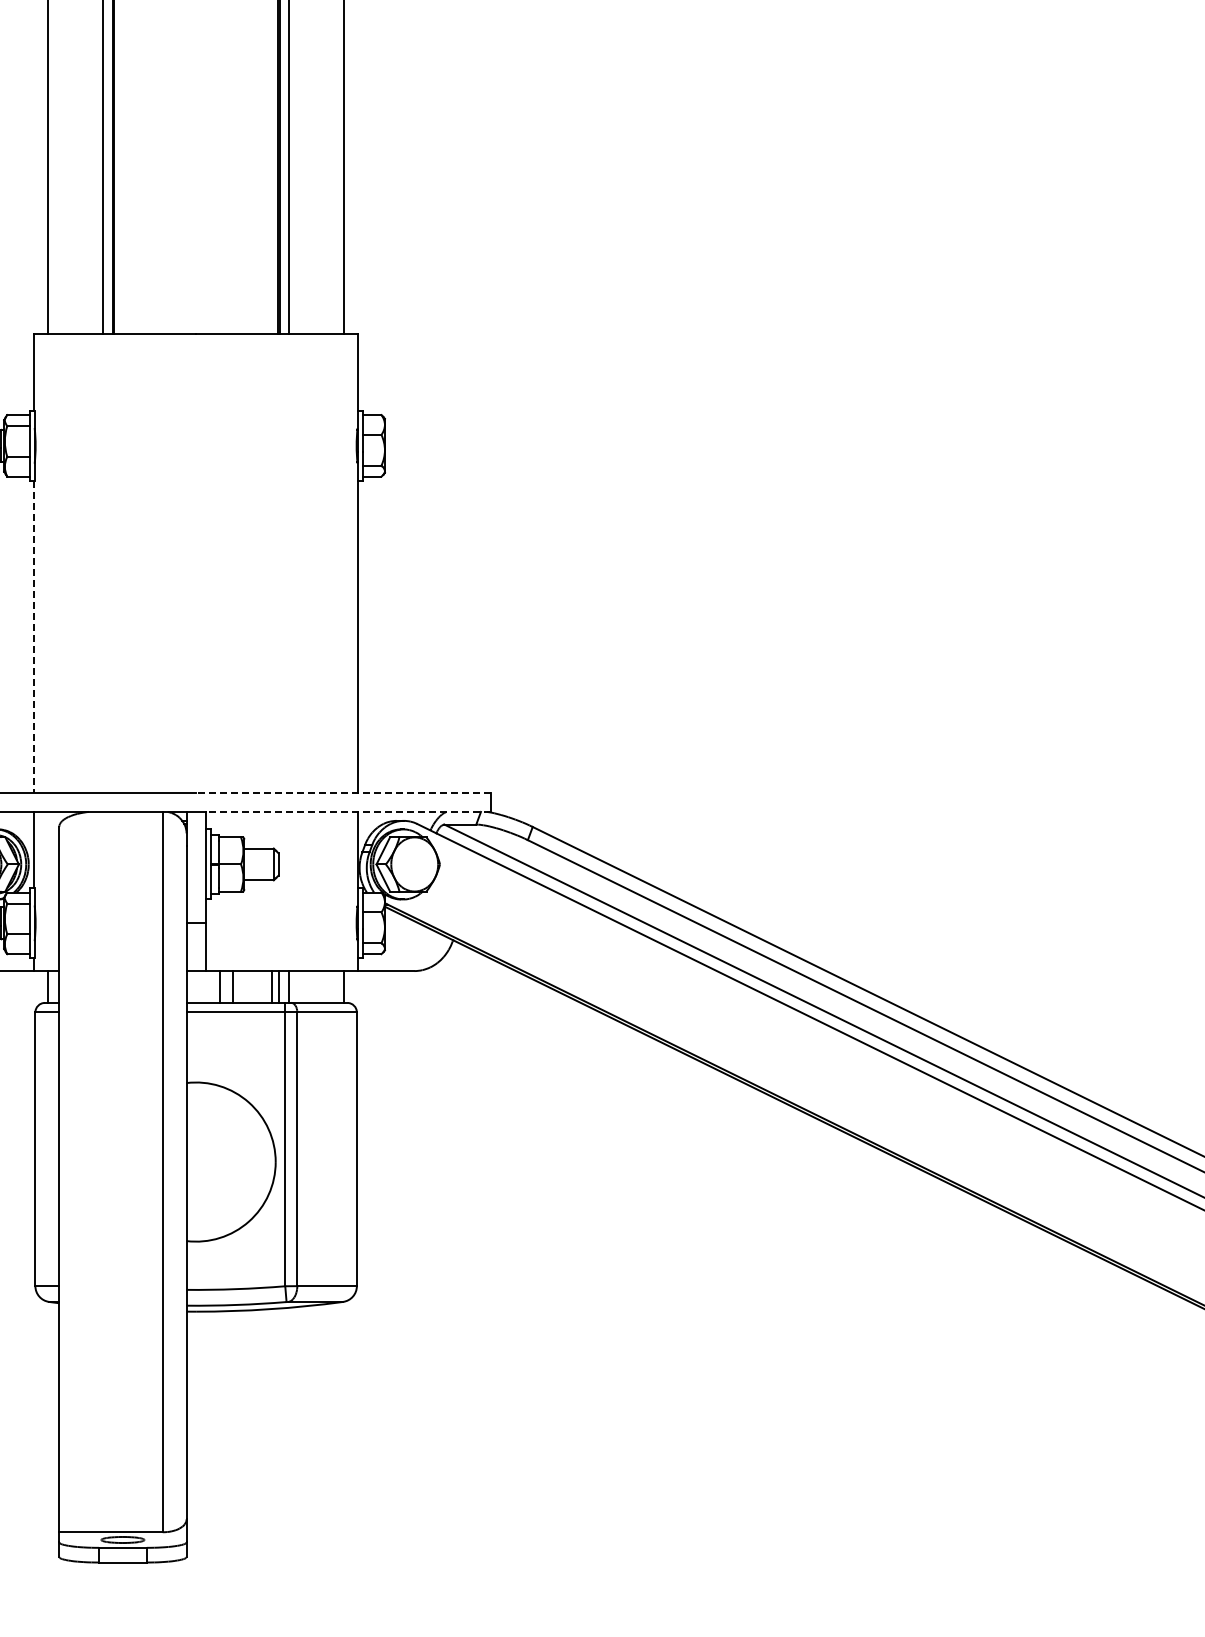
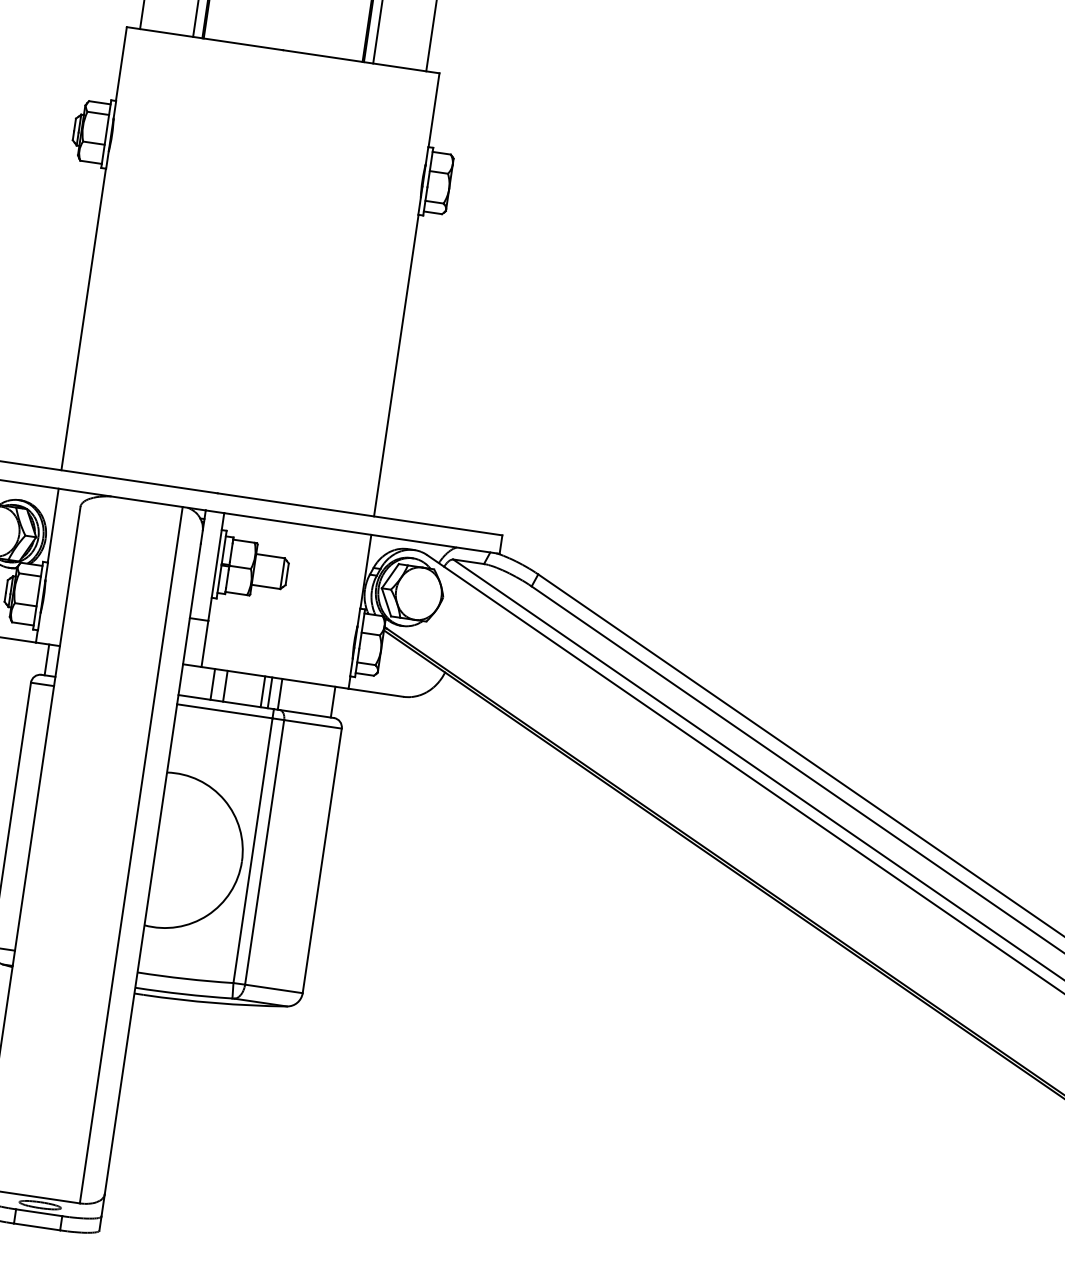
line: (34, 636) -> (83, 319), dashed -> solid
line: (342, 792) -> (359, 513), dashed -> solid
line: (347, 811) -> (361, 532), dashed -> solid

